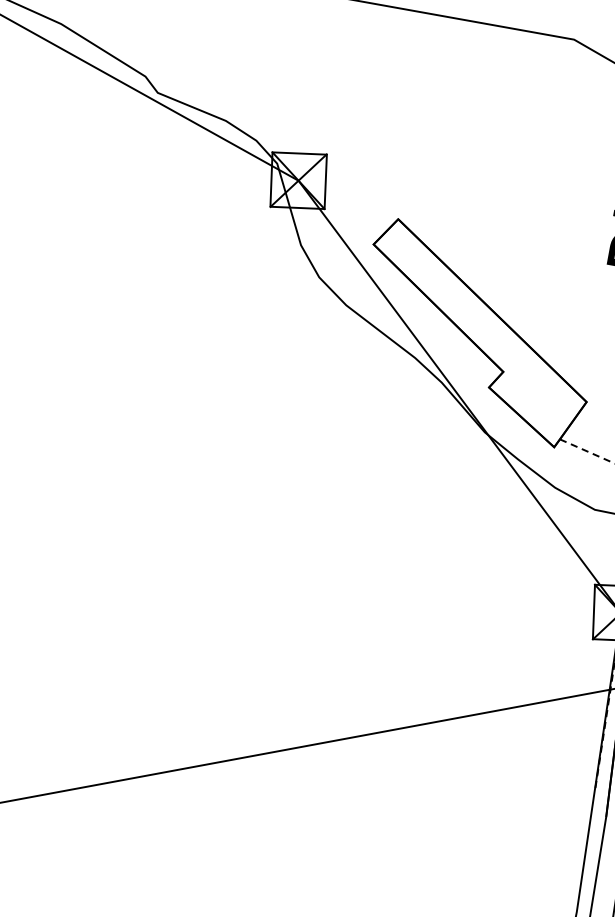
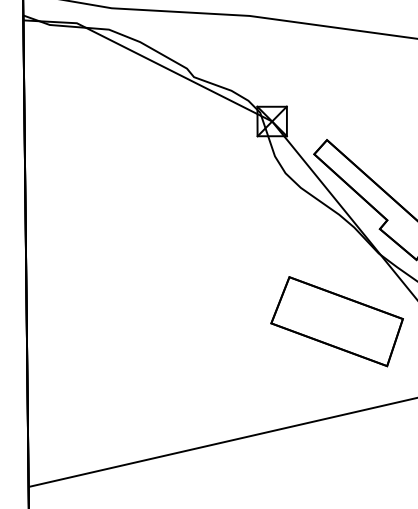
part: (401, 554) -> (336, 321), added

